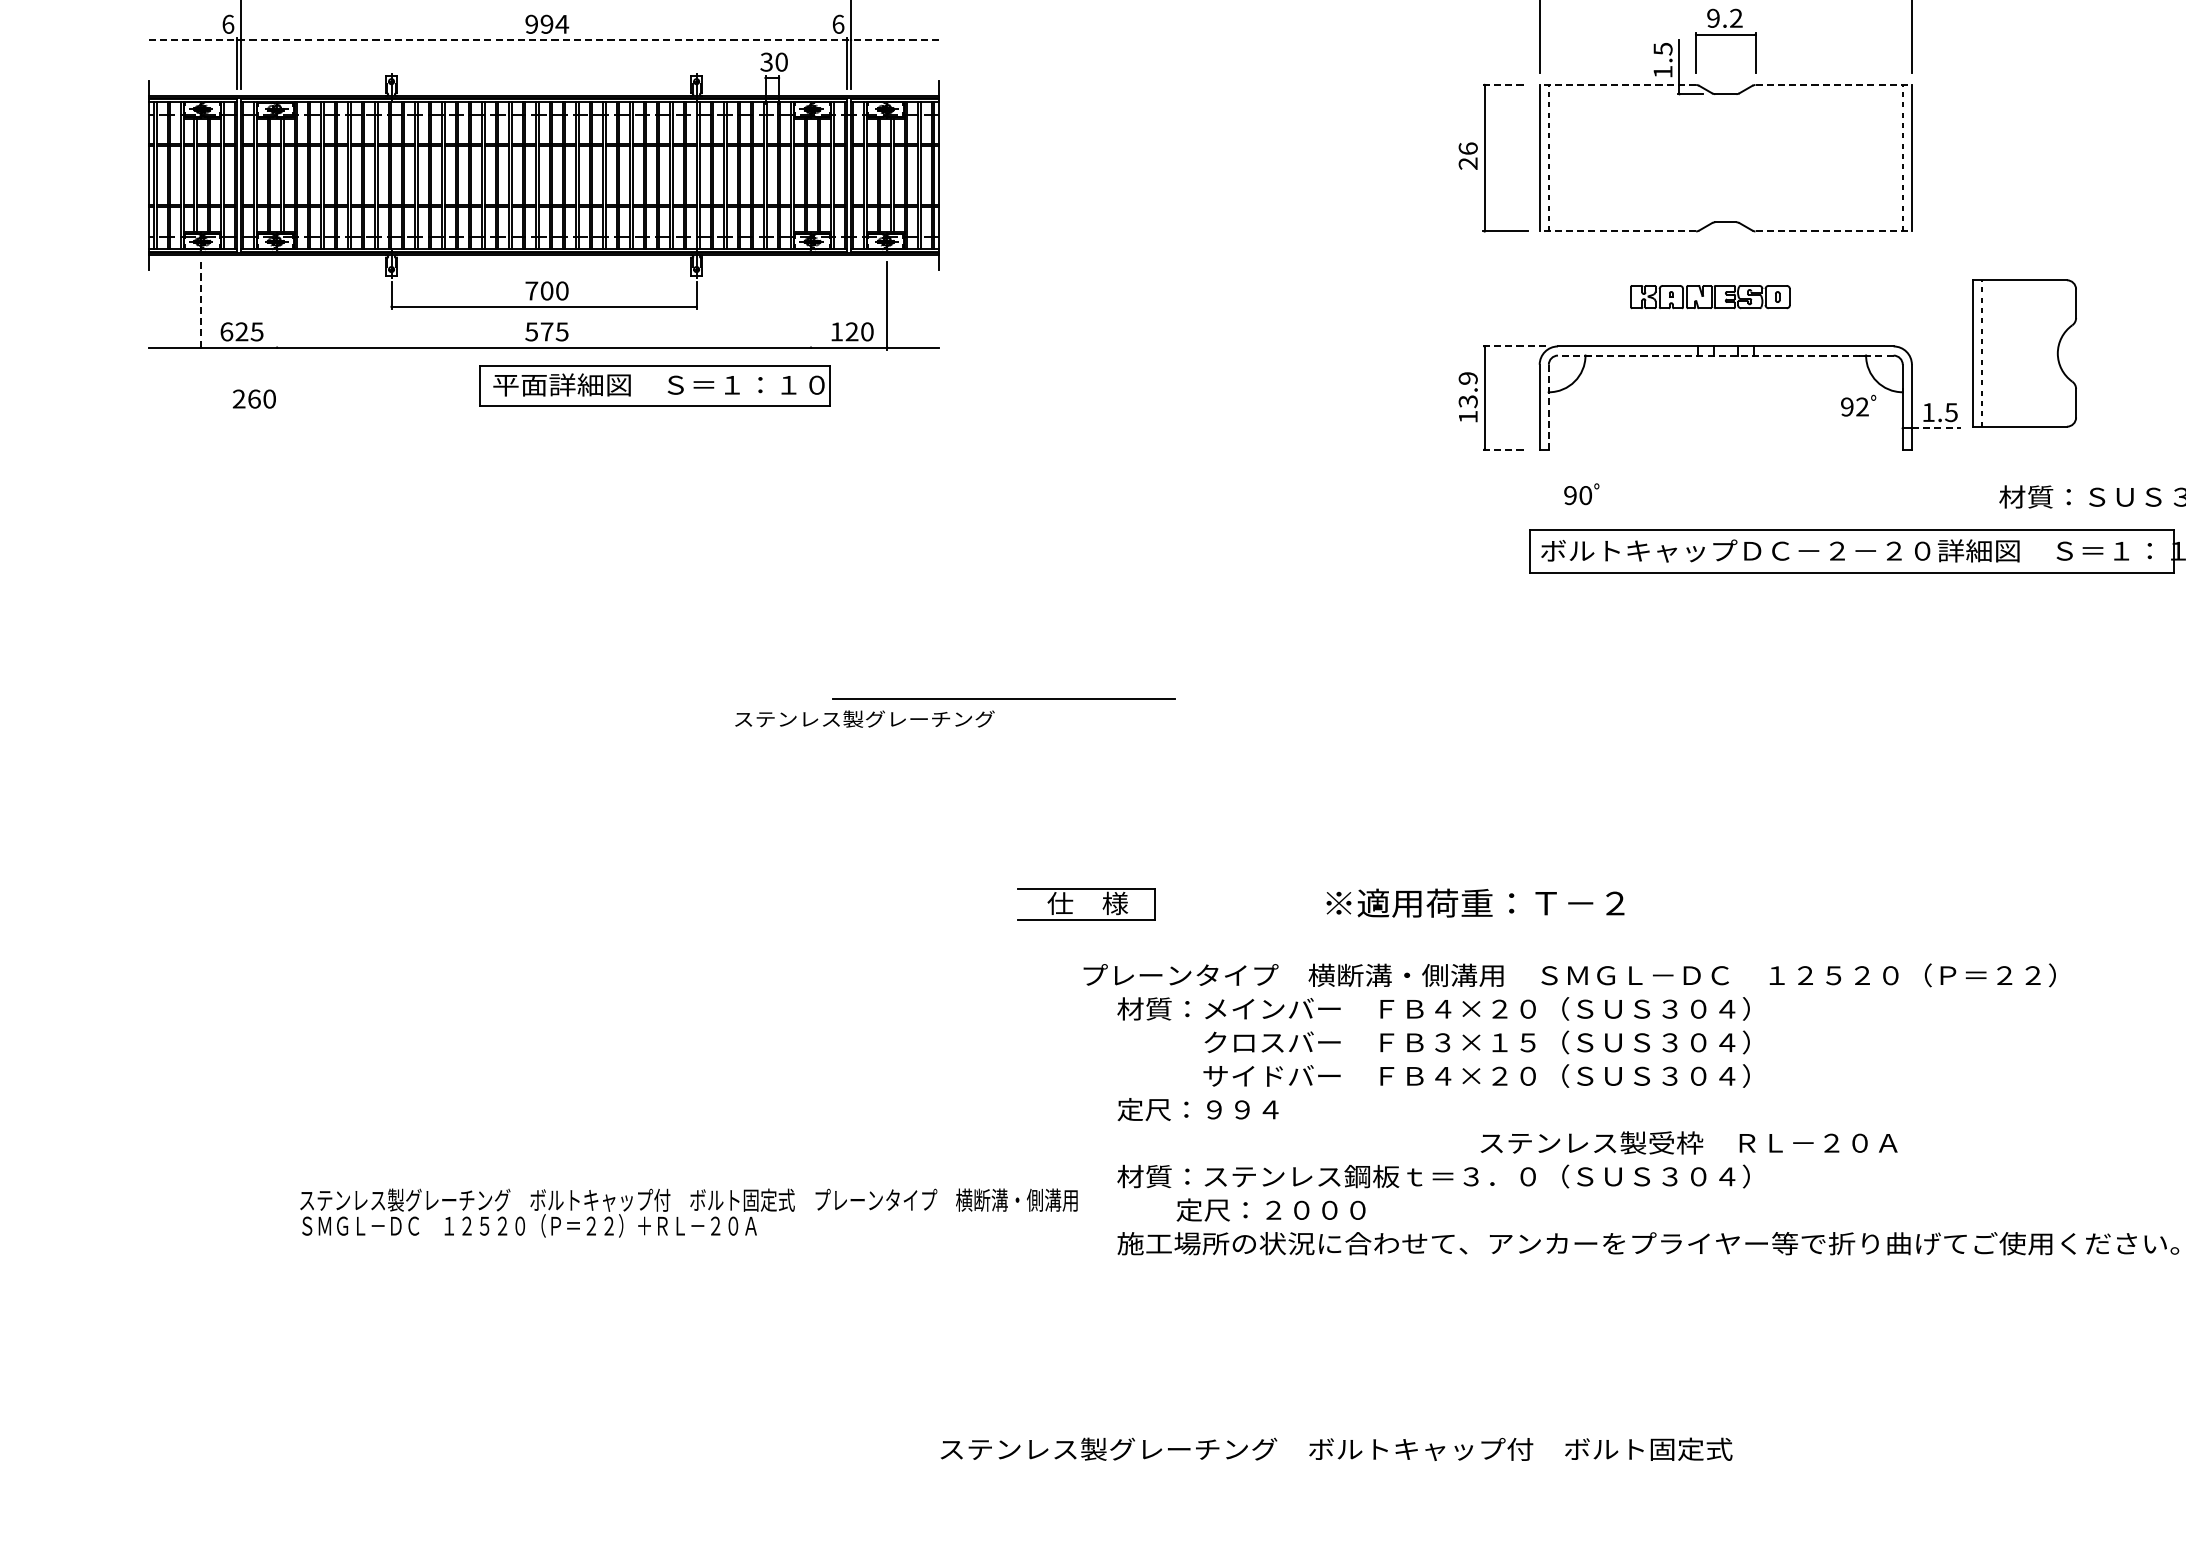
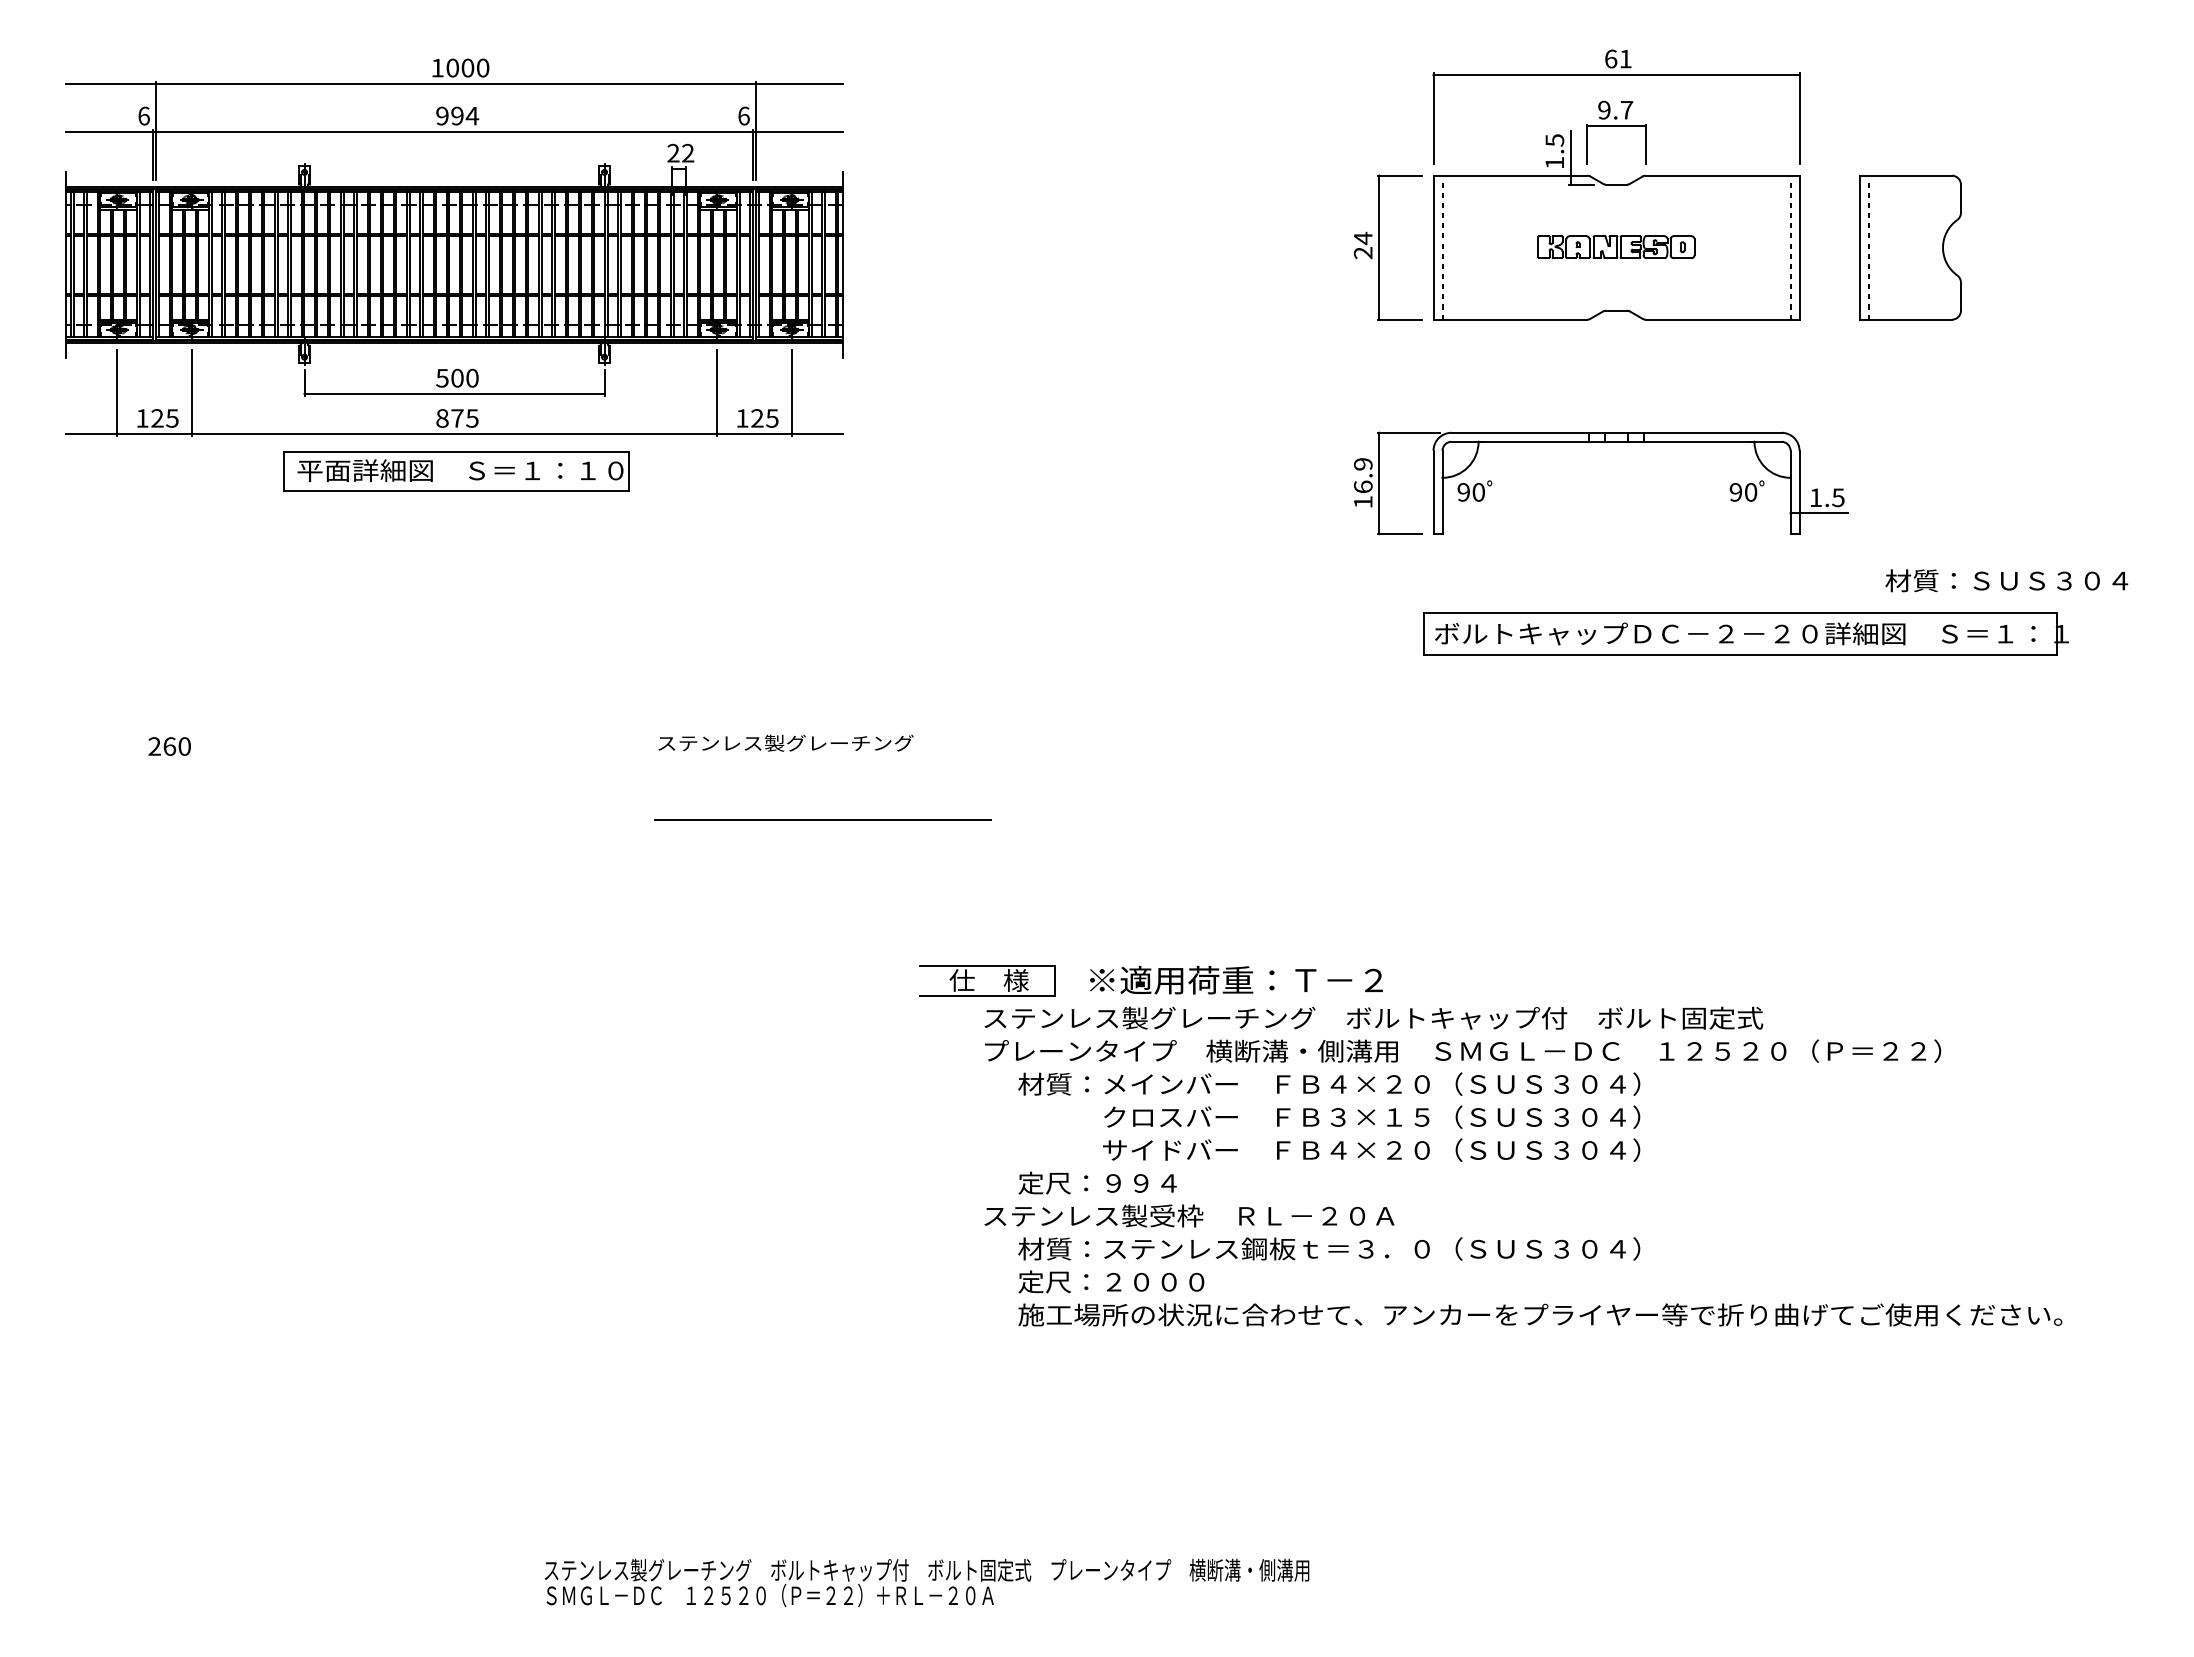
text: (1735, 17) -> (1626, 109), 9.2 -> 9.7
line: (544, 40) -> (454, 131), dashed -> solid
text: (773, 62) -> (680, 153), 30 -> 22
line: (1505, 84) -> (1399, 175), dashed -> solid
line: (1617, 84) -> (1510, 175), dashed -> solid
line: (1833, 84) -> (1722, 175), dashed -> solid
text: (1467, 148) -> (1362, 238), 26 -> 24
line: (1617, 231) -> (1510, 319), dashed -> solid
line: (1833, 231) -> (1722, 319), dashed -> solid
text: (531, 291) -> (442, 378), 700 -> 500
part: (1710, 296) -> (1616, 246), moved
line: (201, 305) -> (117, 392), dashed -> solid
line: (277, 305) -> (192, 392), added
line: (811, 305) -> (717, 392), added
text: (226, 331) -> (142, 418), 625 -> 125
text: (531, 331) -> (442, 418), 575 -> 875
text: (867, 331) -> (772, 418), 120 -> 125
line: (1514, 346) -> (1408, 432), dashed -> solid
part: (2024, 353) -> (1910, 247), moved
line: (1725, 355) -> (1616, 441), dashed -> solid
part: (654, 385) -> (456, 471), moved
text: (254, 399) -> (169, 746), moved
text: (1467, 401) -> (1362, 486), 13.9 -> 16.9
line: (1548, 407) -> (1442, 492), dashed -> solid
text: (1862, 407) -> (1750, 492), 92 -> 90
line: (1936, 428) -> (1823, 513), dashed -> solid
line: (1505, 449) -> (1399, 534), dashed -> solid
text: (1581, 493) -> (1474, 490), moved
line: (1003, 698) -> (822, 819), moved
text: (864, 718) -> (785, 742), moved
text: (1475, 903) -> (1236, 980), moved
text: (1689, 1142) -> (1189, 1215), moved
text: (1271, 1209) -> (1111, 1281), moved
text: (688, 1212) -> (926, 1582), moved
text: (1336, 1448) -> (1373, 1017), moved

